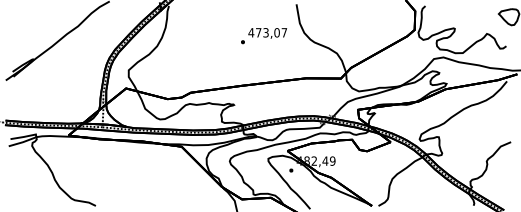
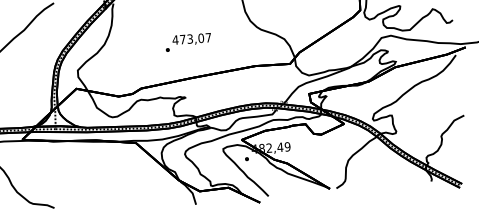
text: (263, 36) -> (187, 42), moved

